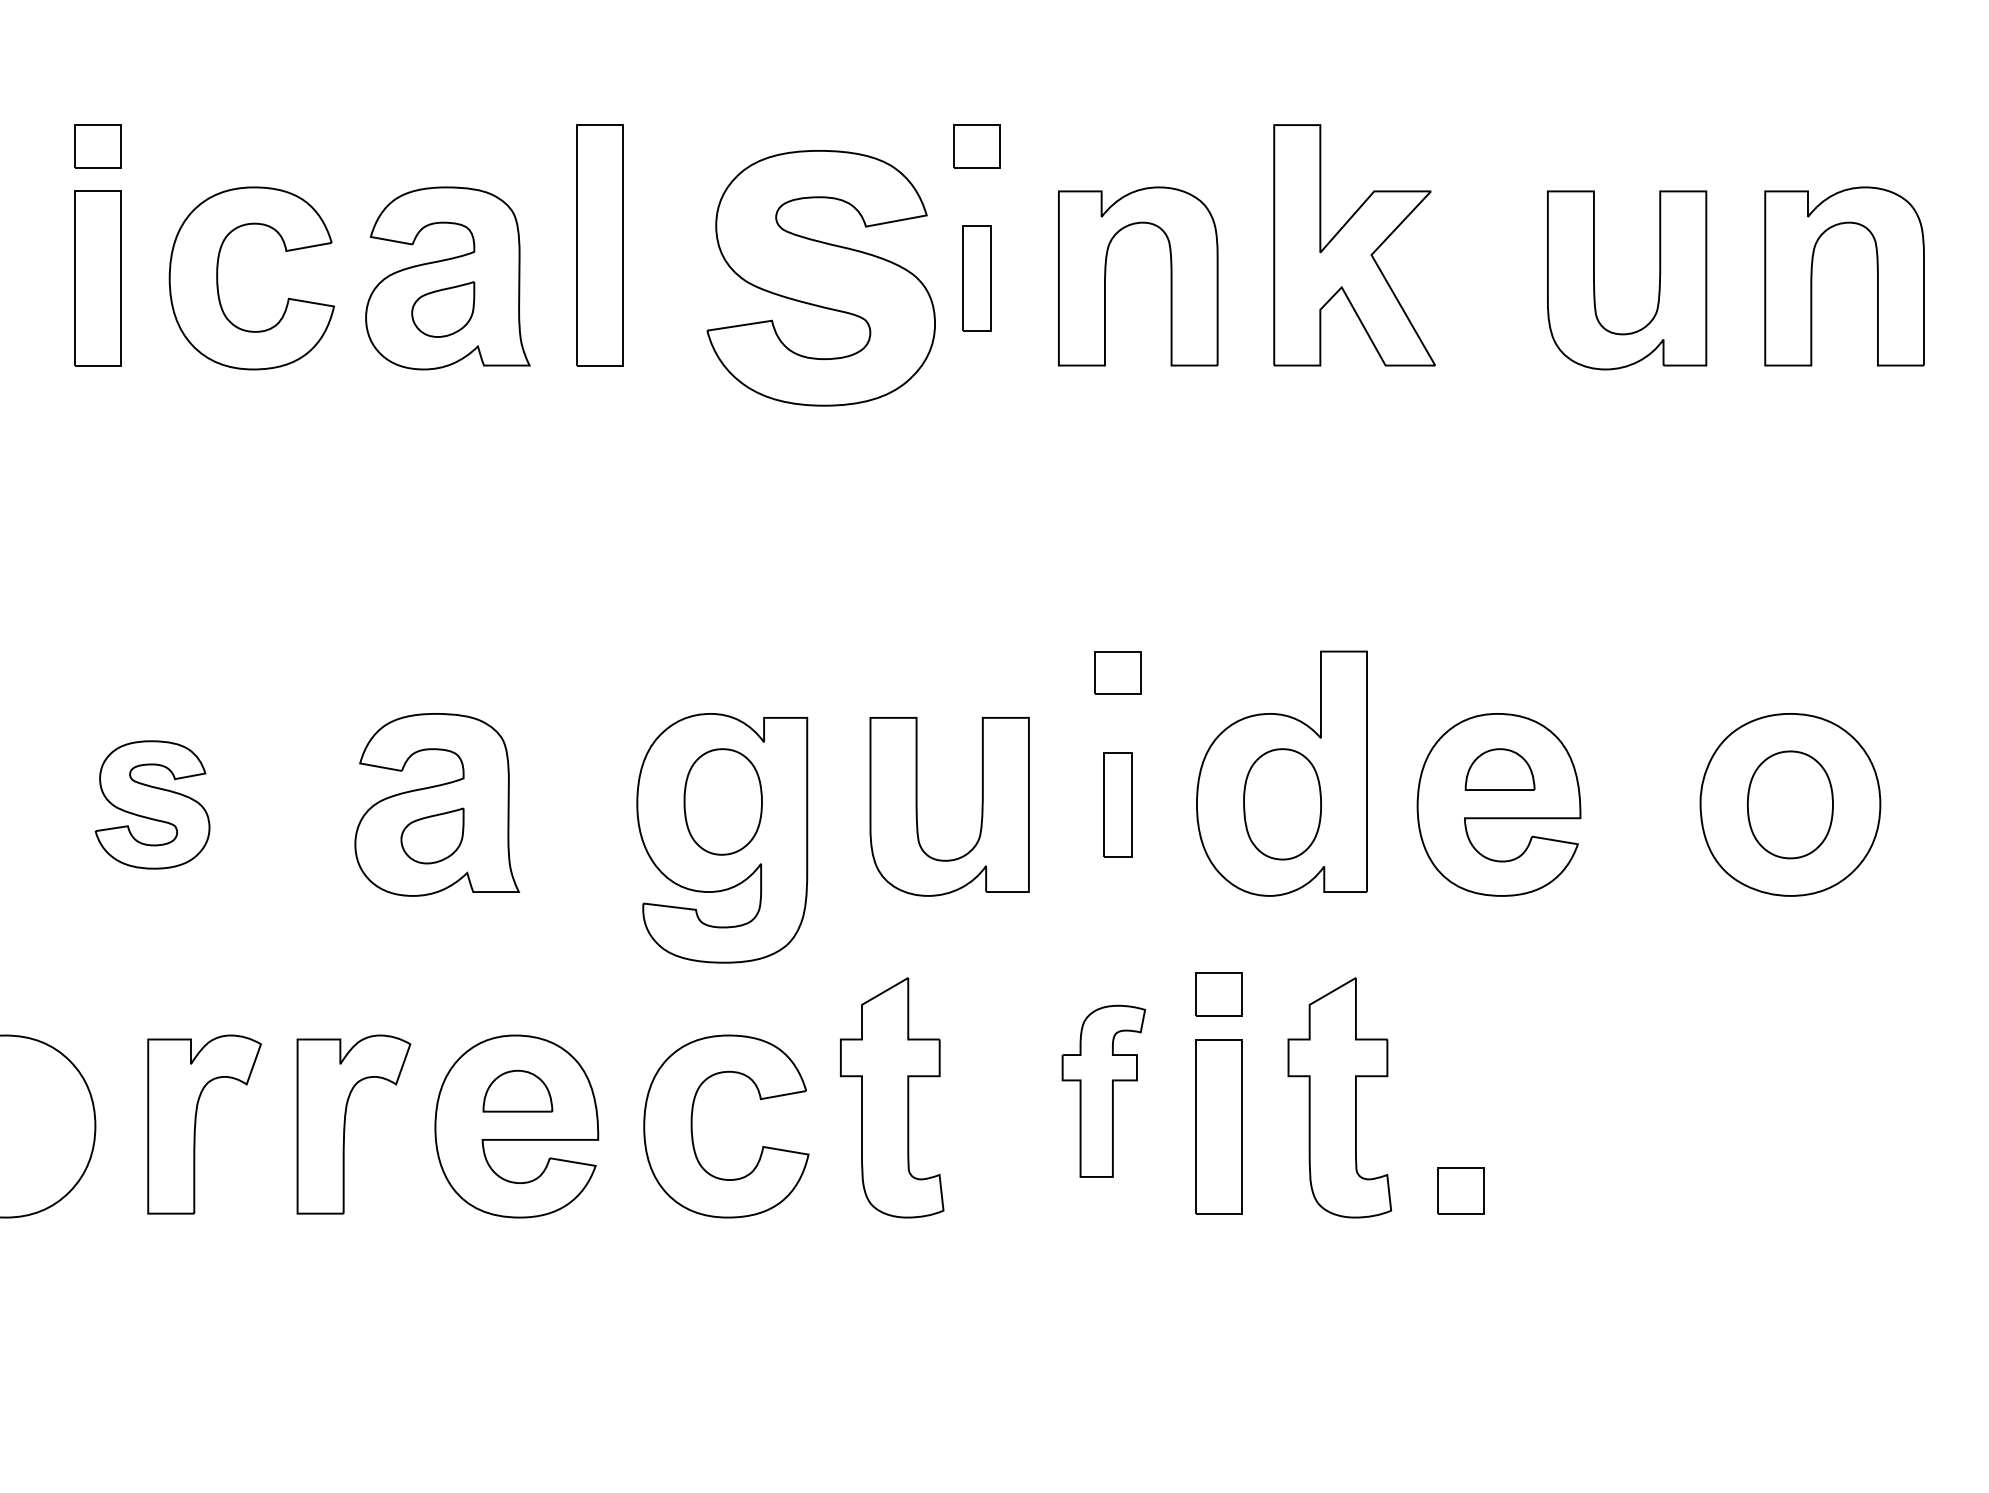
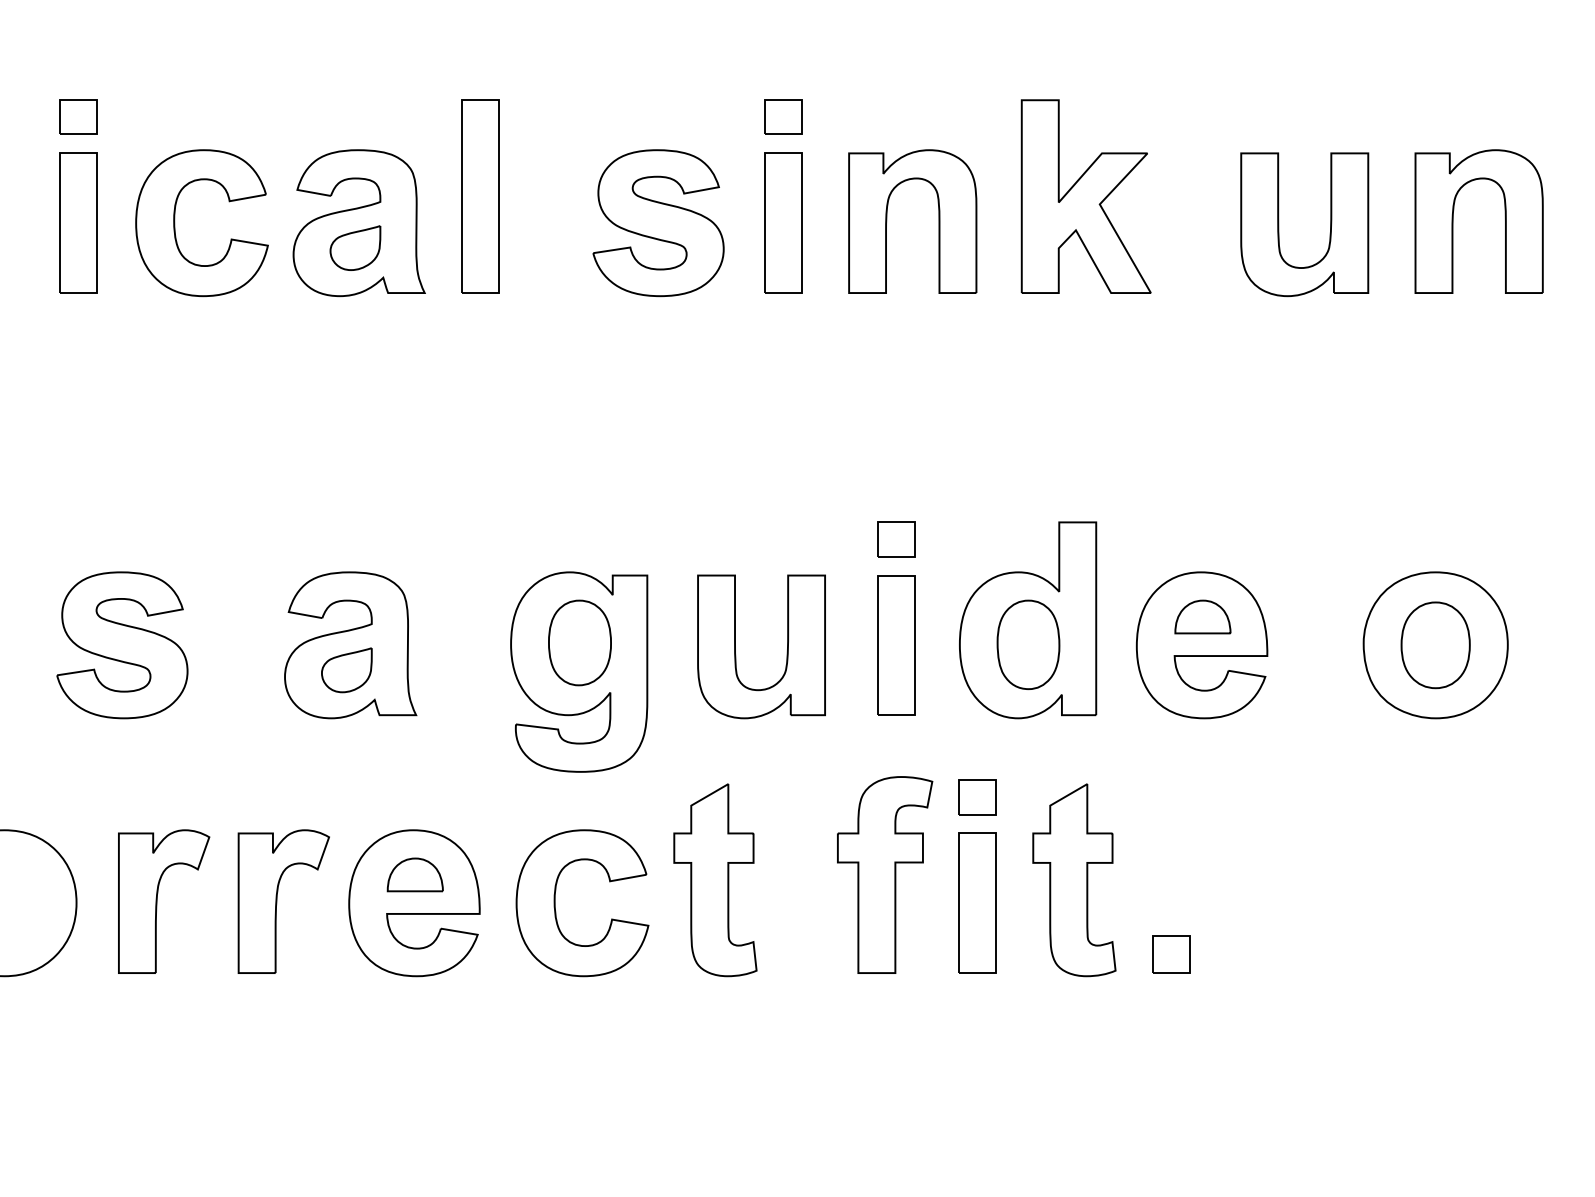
part: (977, 277) -> (783, 222), size x1.67
part: (821, 278) -> (658, 223), size x0.71
part: (152, 805) -> (122, 645), size x1.43
part: (1117, 805) -> (896, 645), size x1.67
part: (1104, 1090) -> (885, 874), size x1.43

